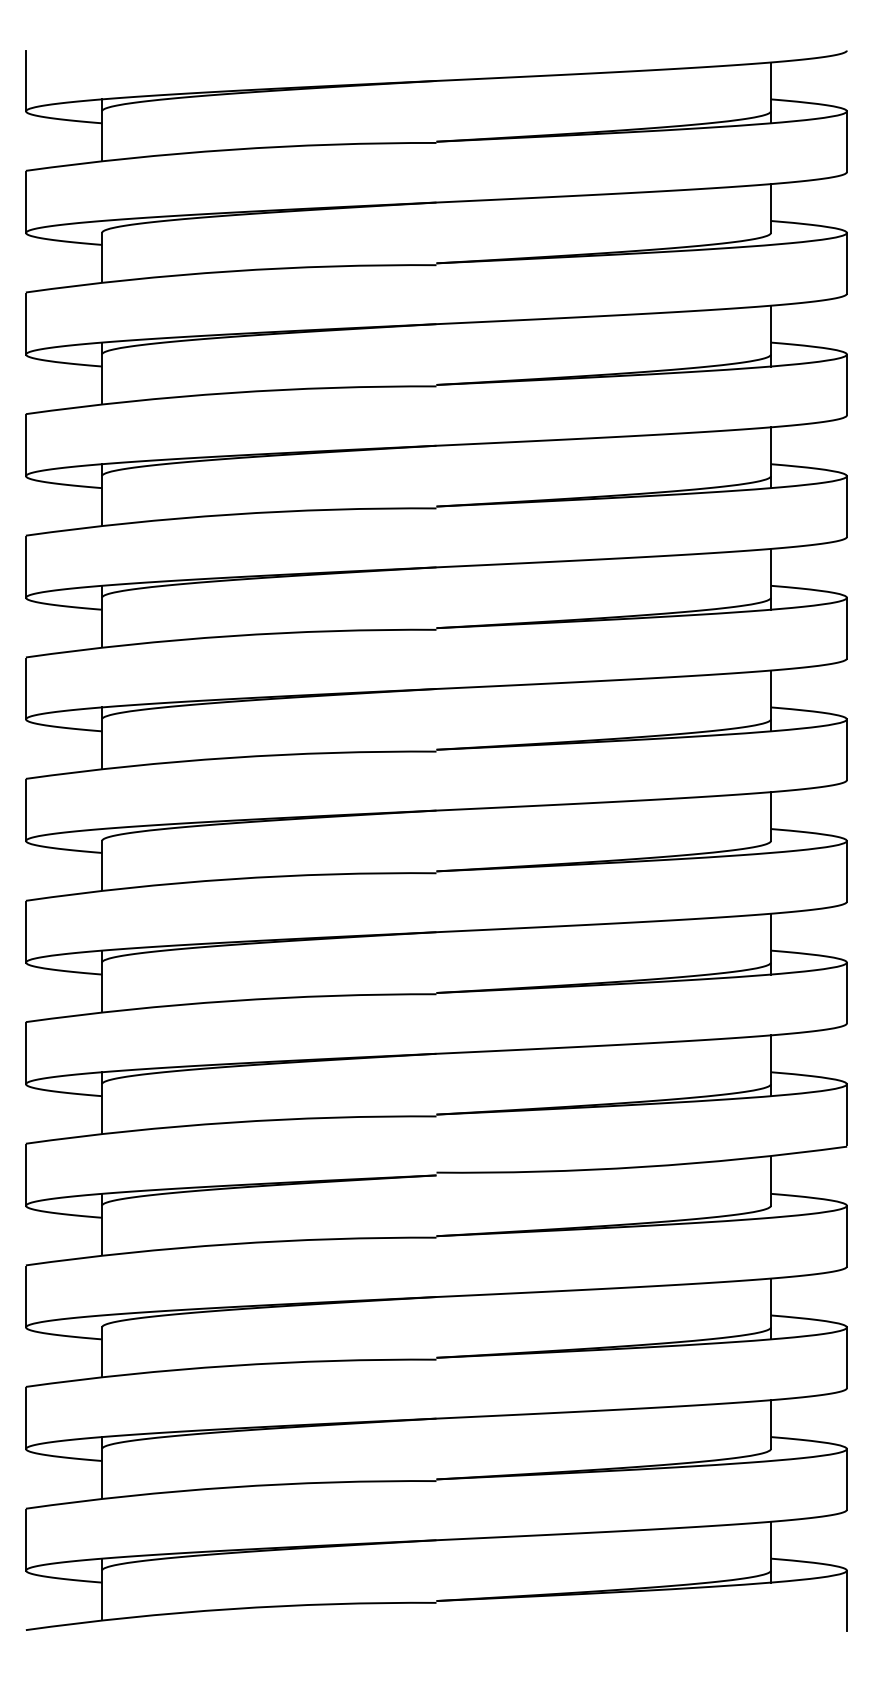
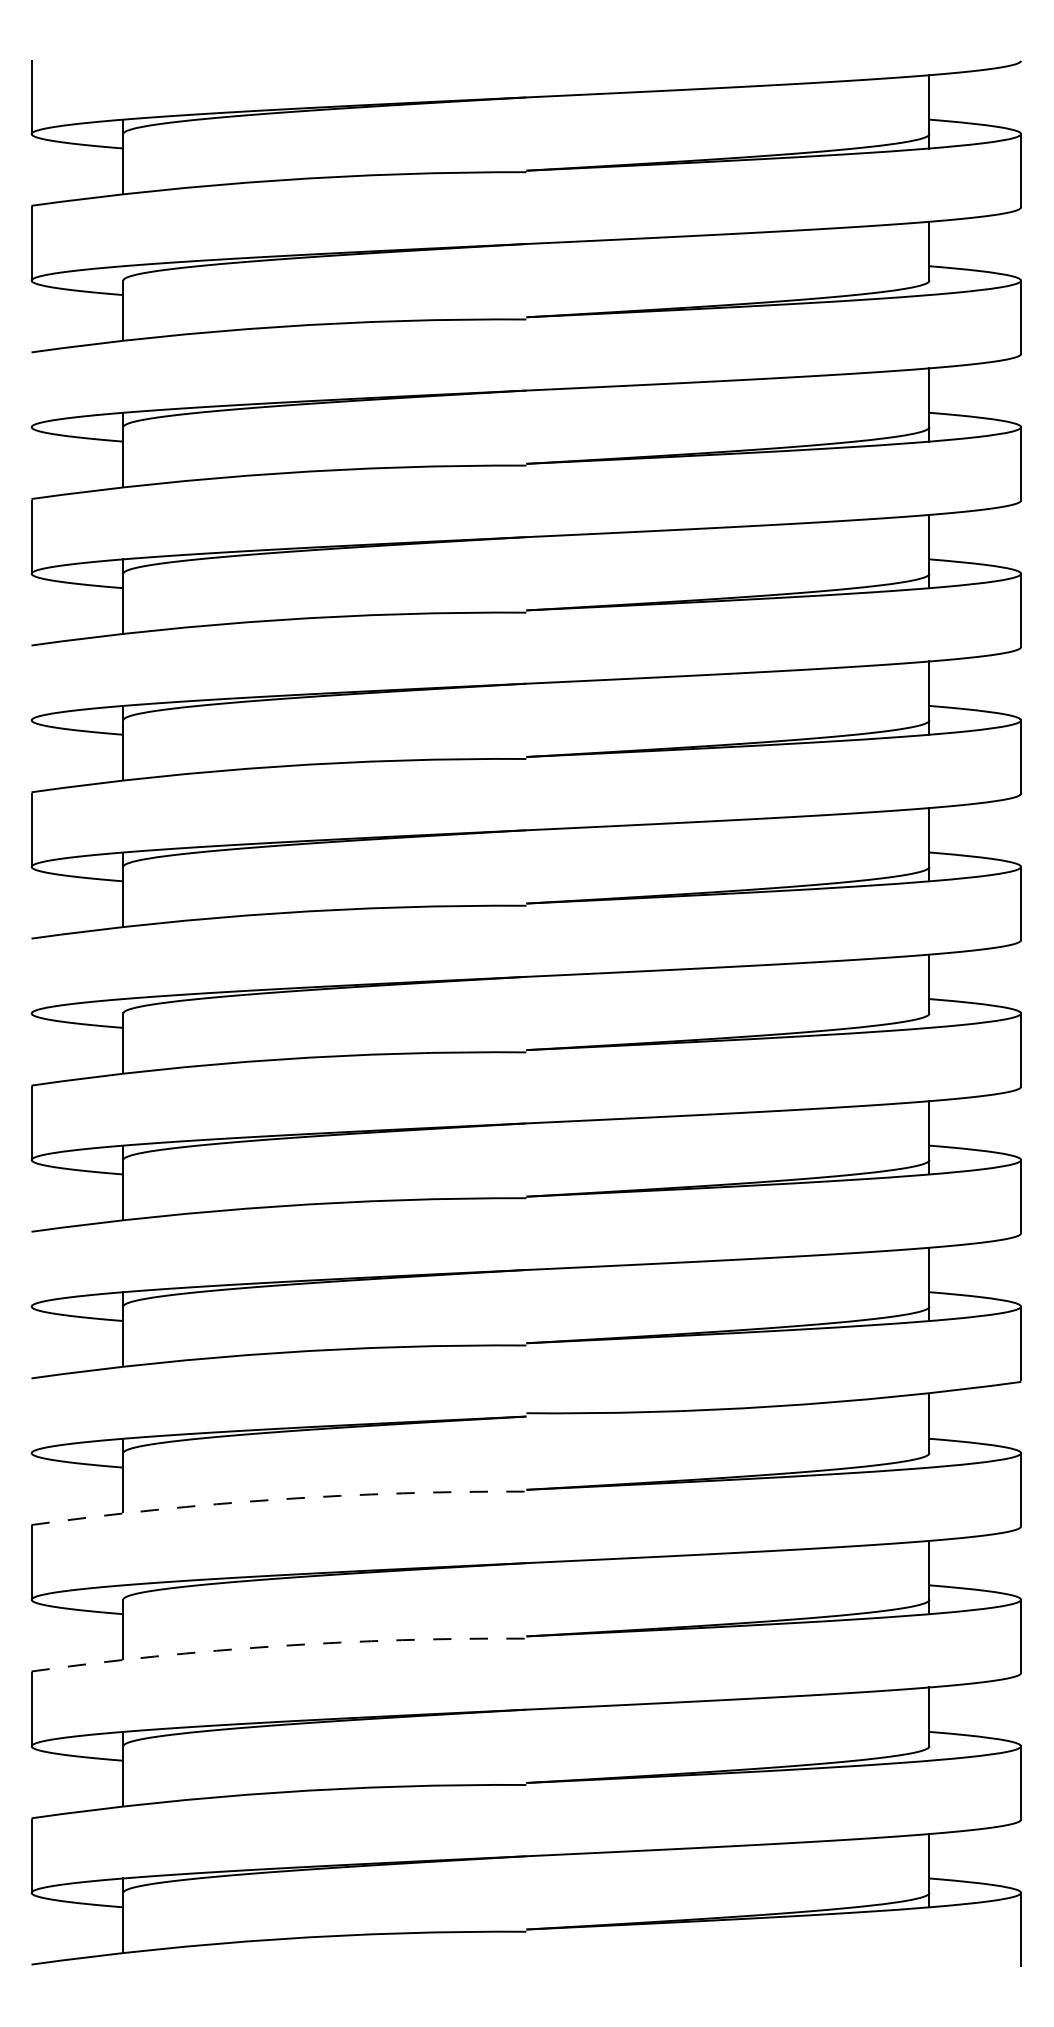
line: (25, 324) -> (31, 390), removed
line: (25, 567) -> (31, 683), removed
line: (25, 810) -> (31, 976), removed
line: (25, 1053) -> (31, 1269), removed
line: (25, 1175) -> (31, 1416), removed
arc: (230, 1244) -> (278, 1499), solid -> dashed
arc: (230, 1366) -> (278, 1646), solid -> dashed

